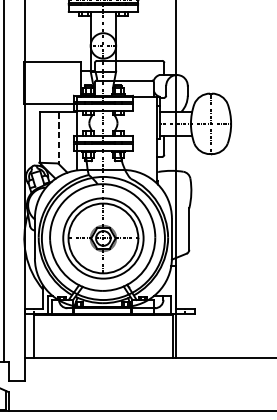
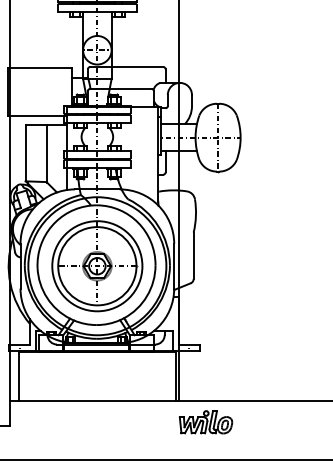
line: (58, 137) -> (47, 153), dashed -> solid
part: (199, 377) -> (205, 422), added

